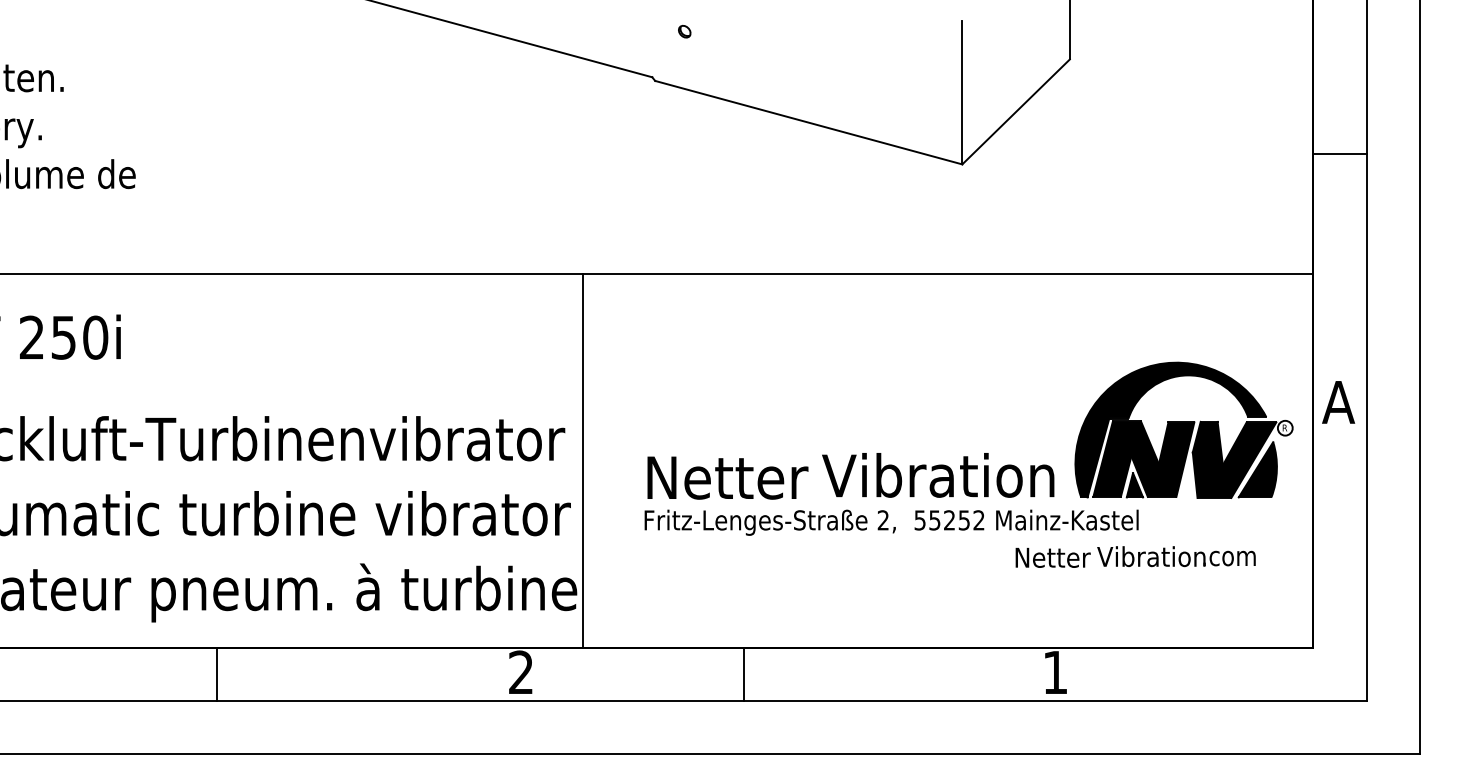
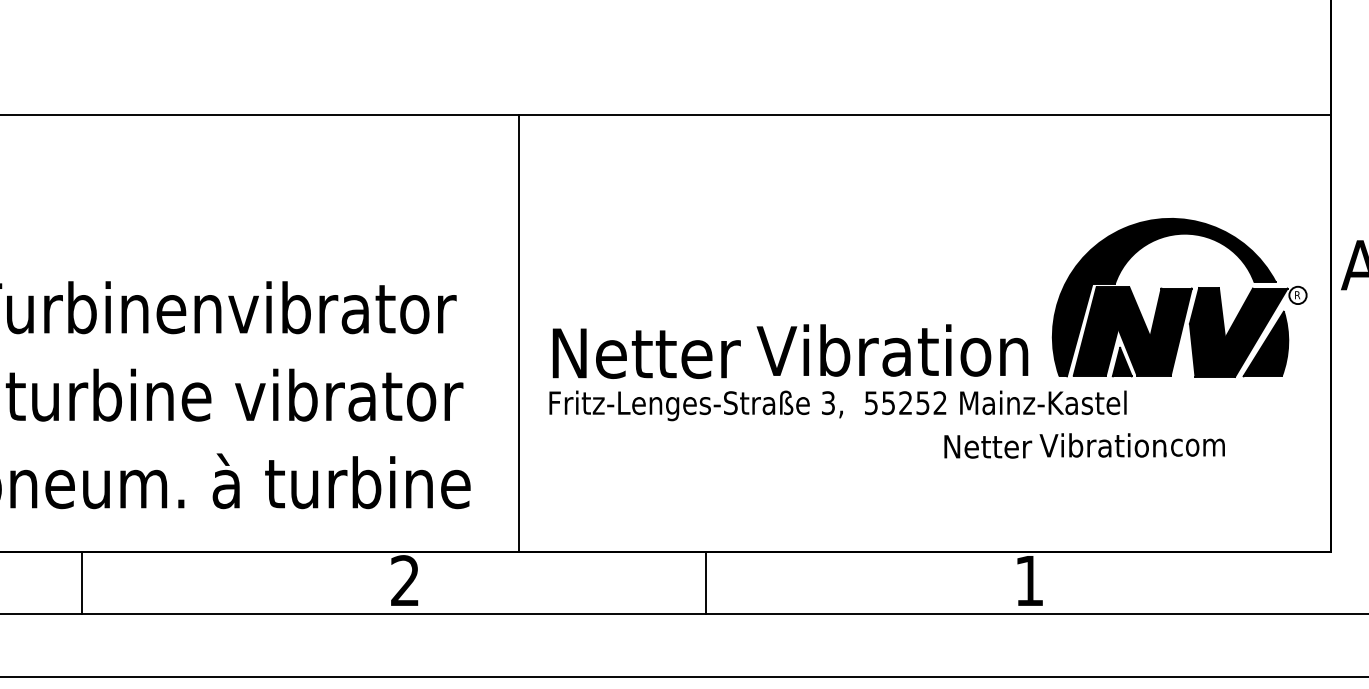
line: (582, 460) -> (518, 333), moved
text: (882, 520) -> (827, 403), 2, -> 3,
text: (1135, 556) -> (1084, 445), moved
line: (216, 674) -> (81, 583), moved
line: (743, 674) -> (705, 583), moved

